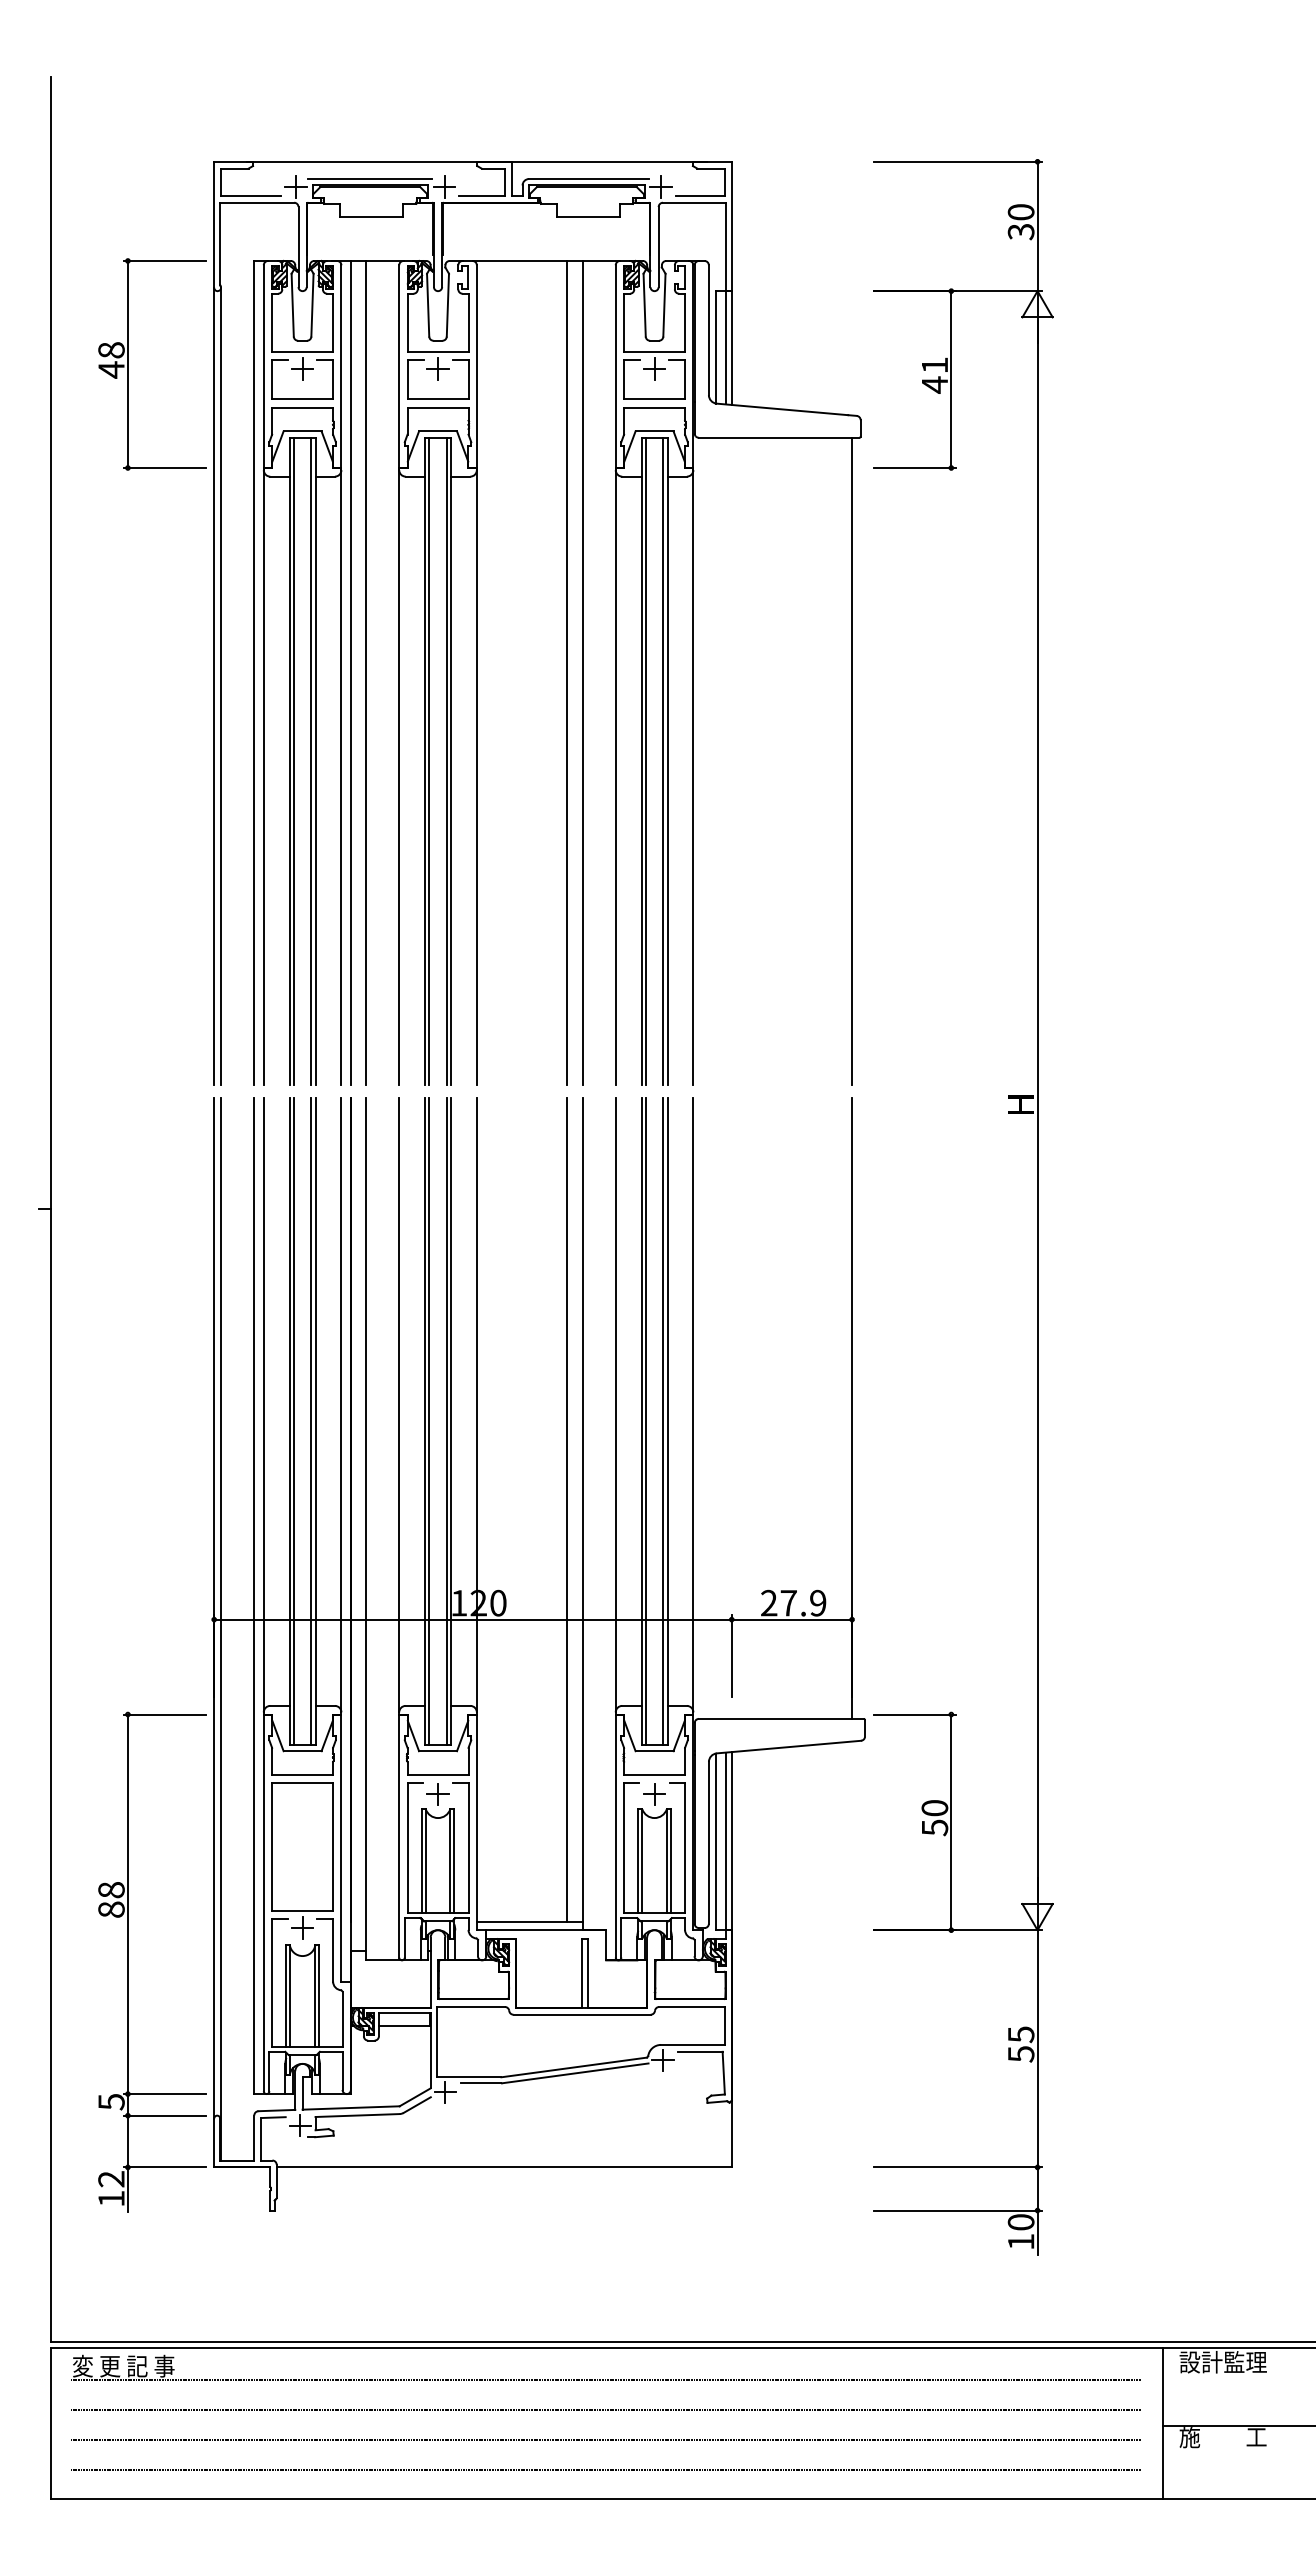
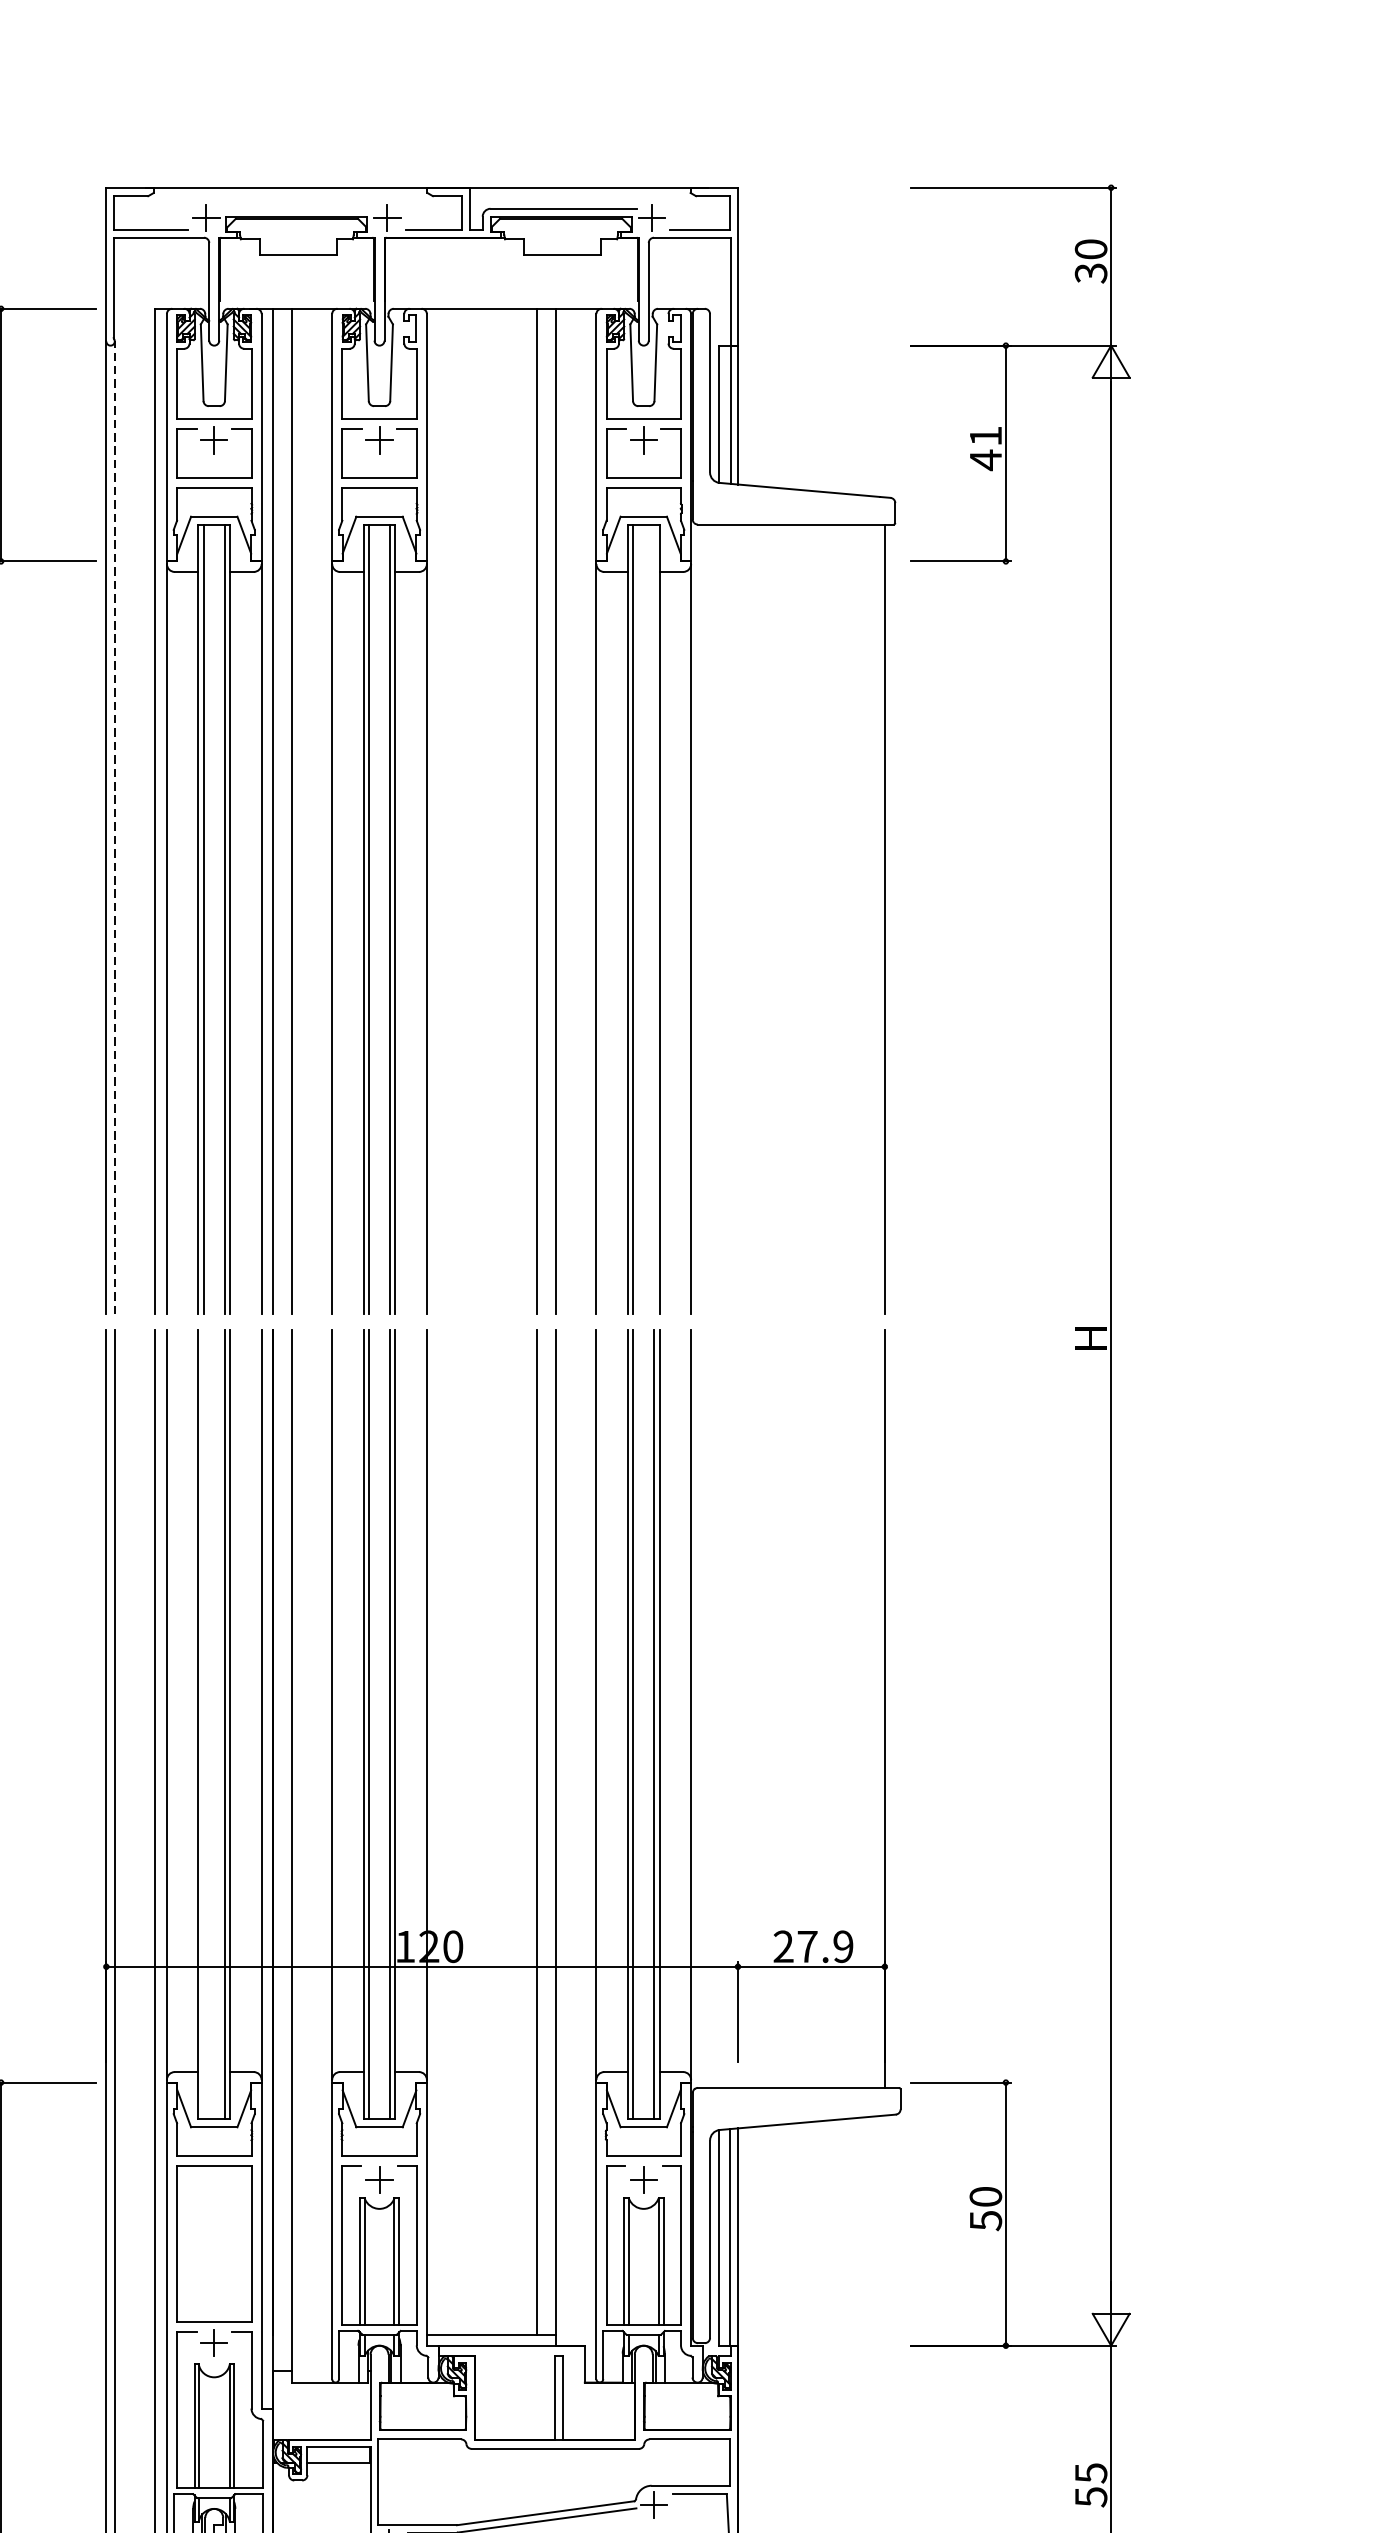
line: (370, 179) -> (297, 209), removed
line: (221, 686) -> (115, 828), solid -> dashed
line: (663, 760) -> (654, 918), removed
line: (293, 1420) -> (203, 1723), removed

